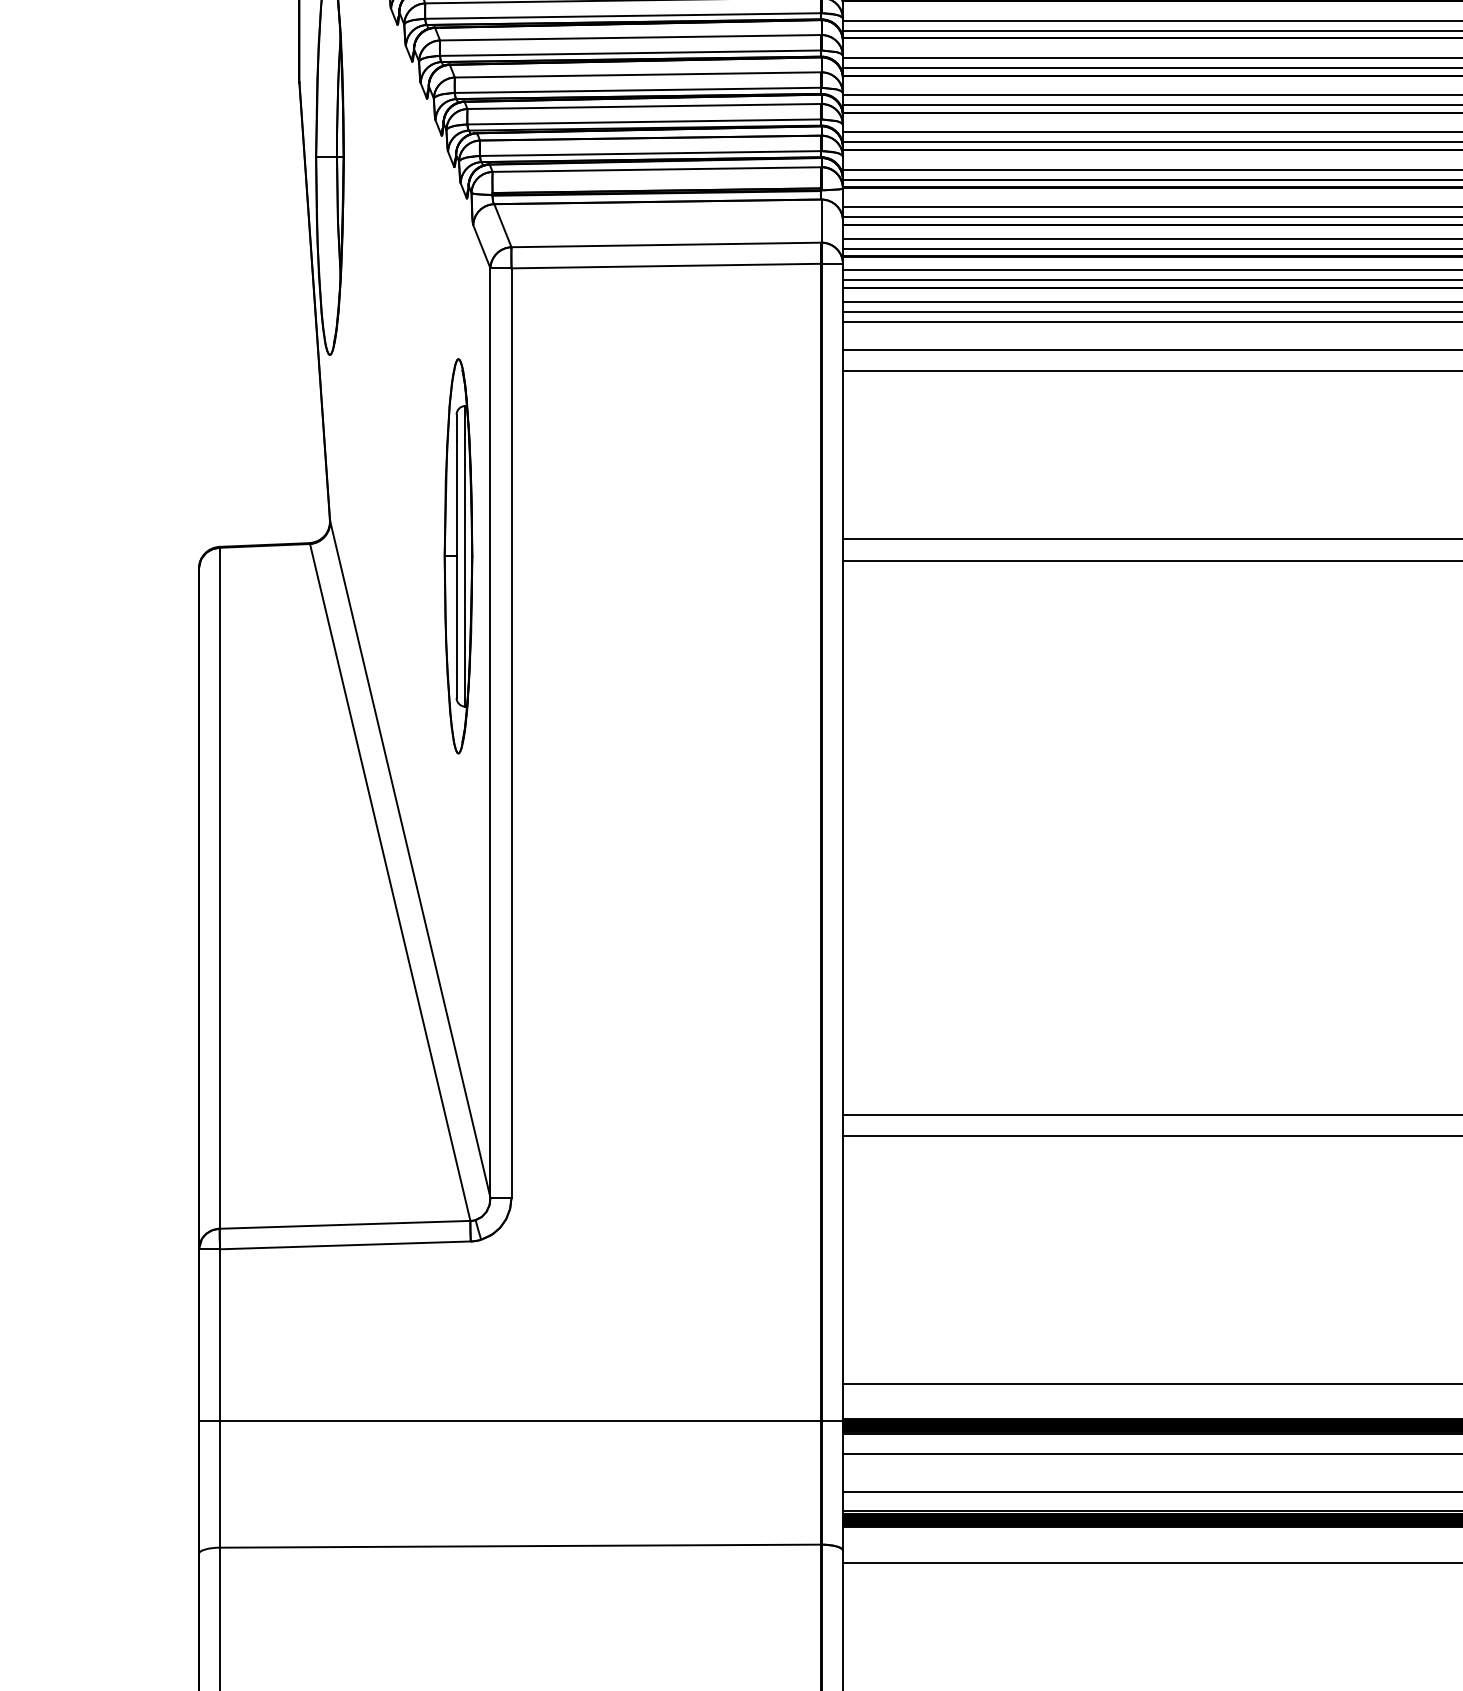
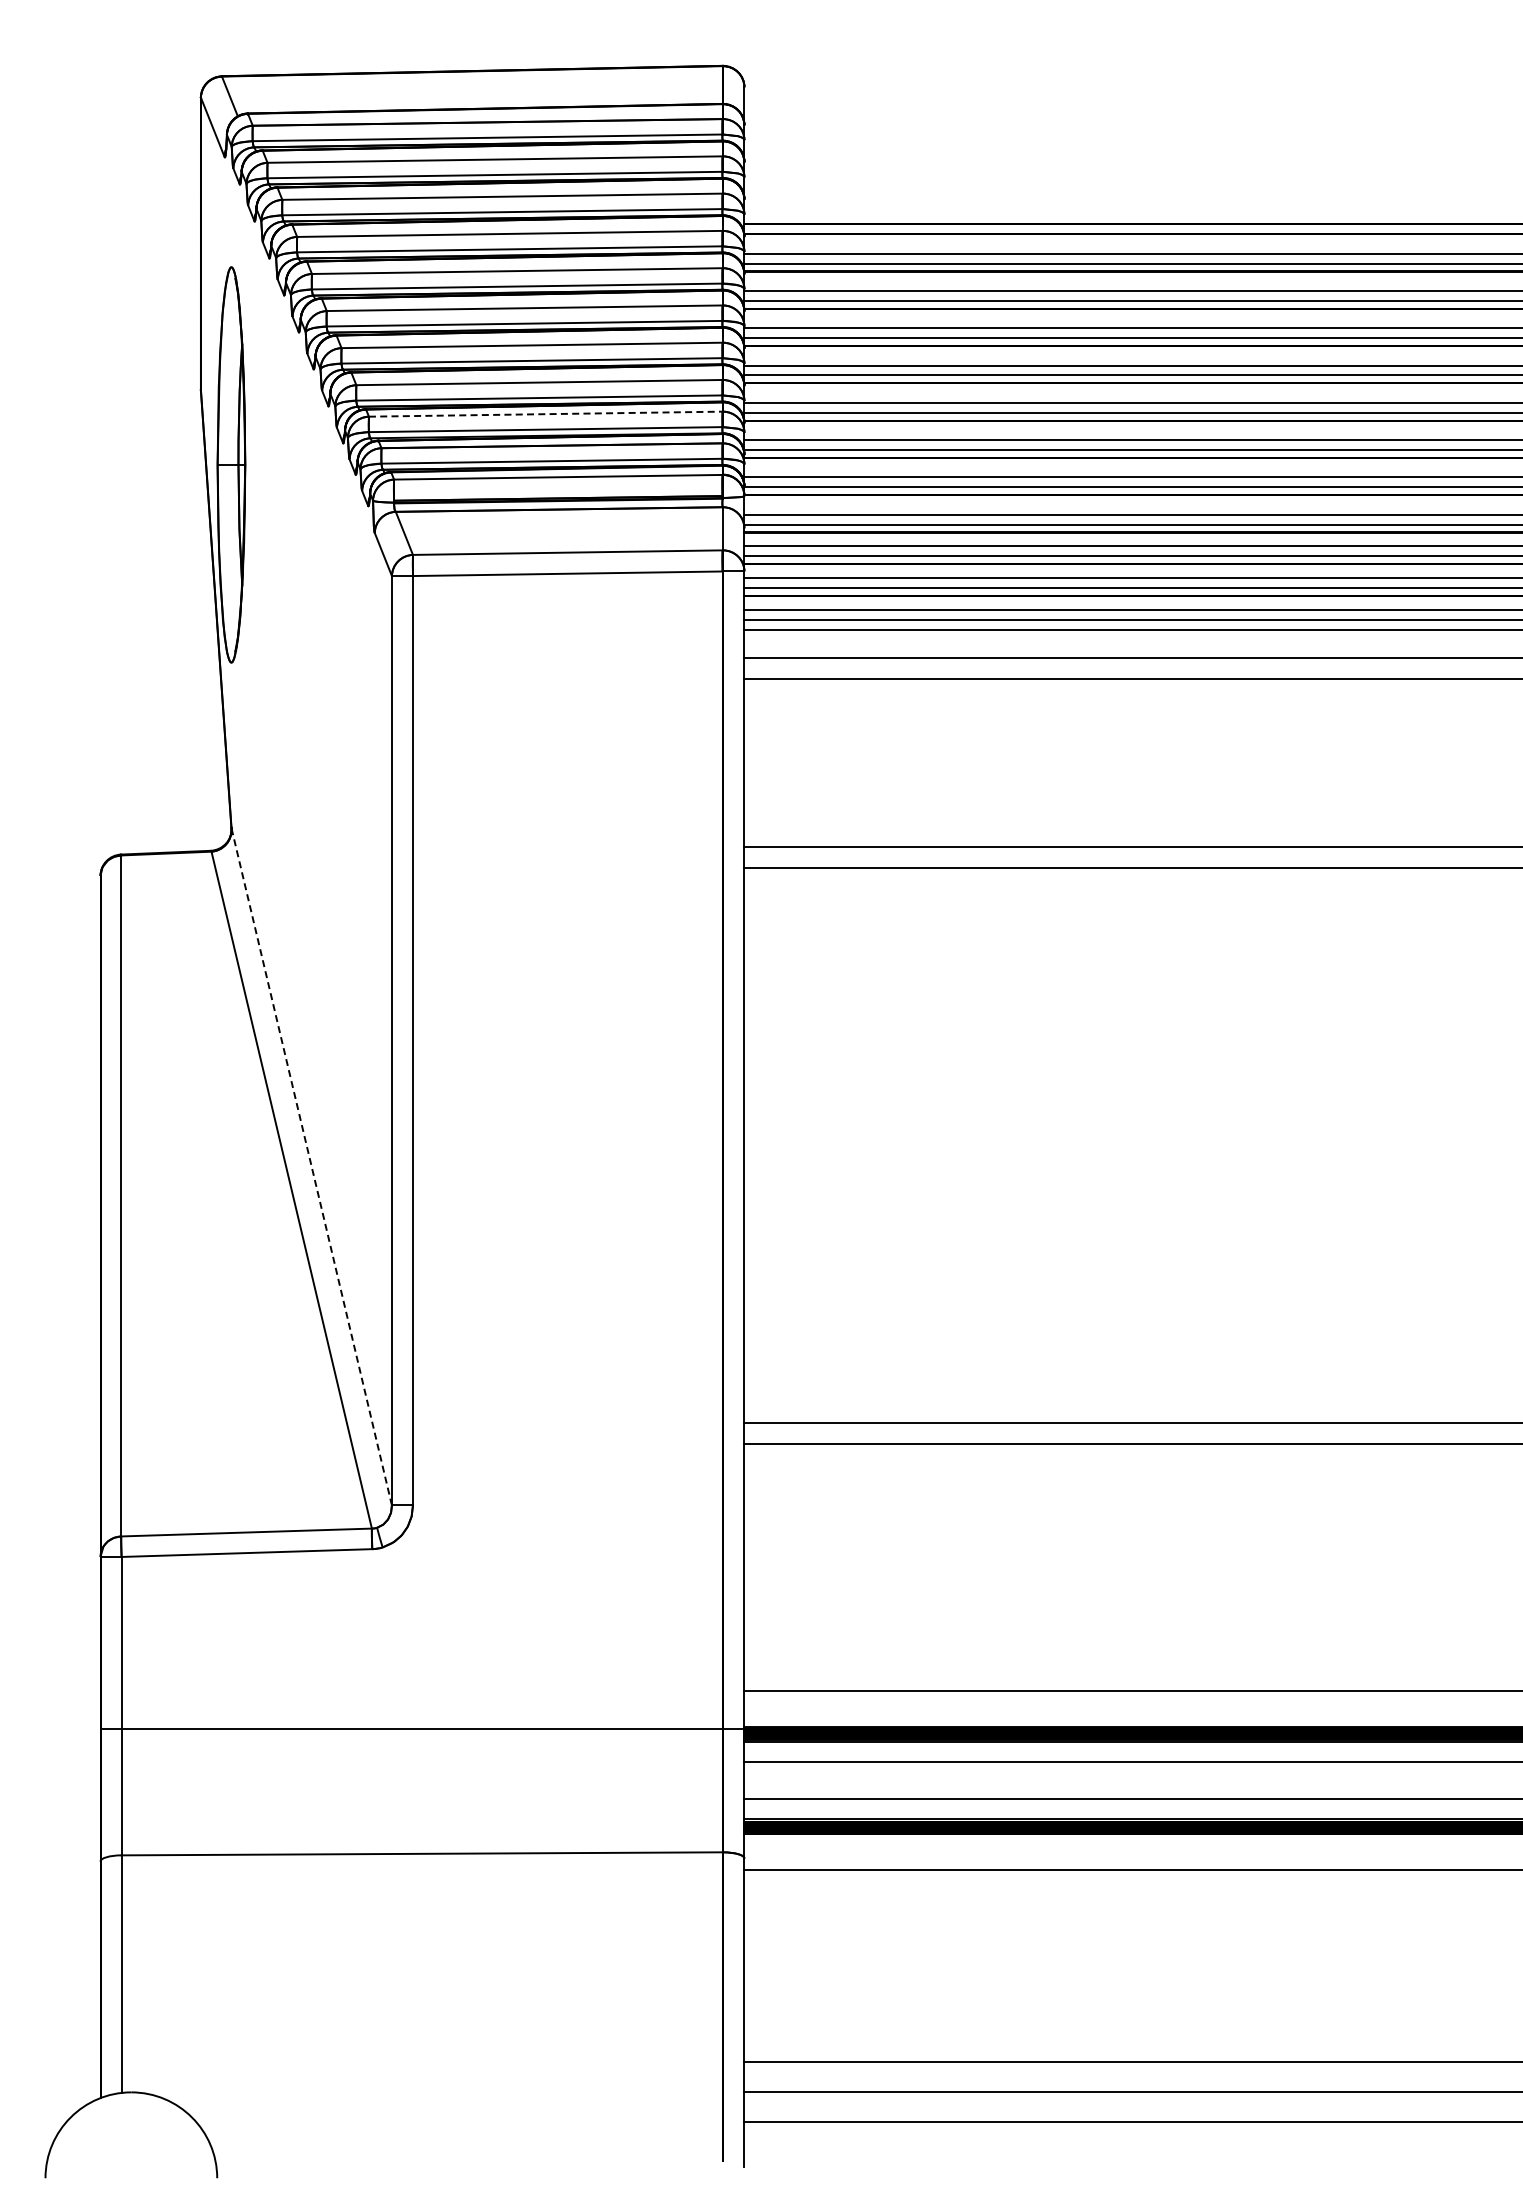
line: (644, 106) -> (545, 414), solid -> dashed
part: (459, 555) -> (360, 863), removed
line: (410, 858) -> (311, 1166), solid -> dashed

